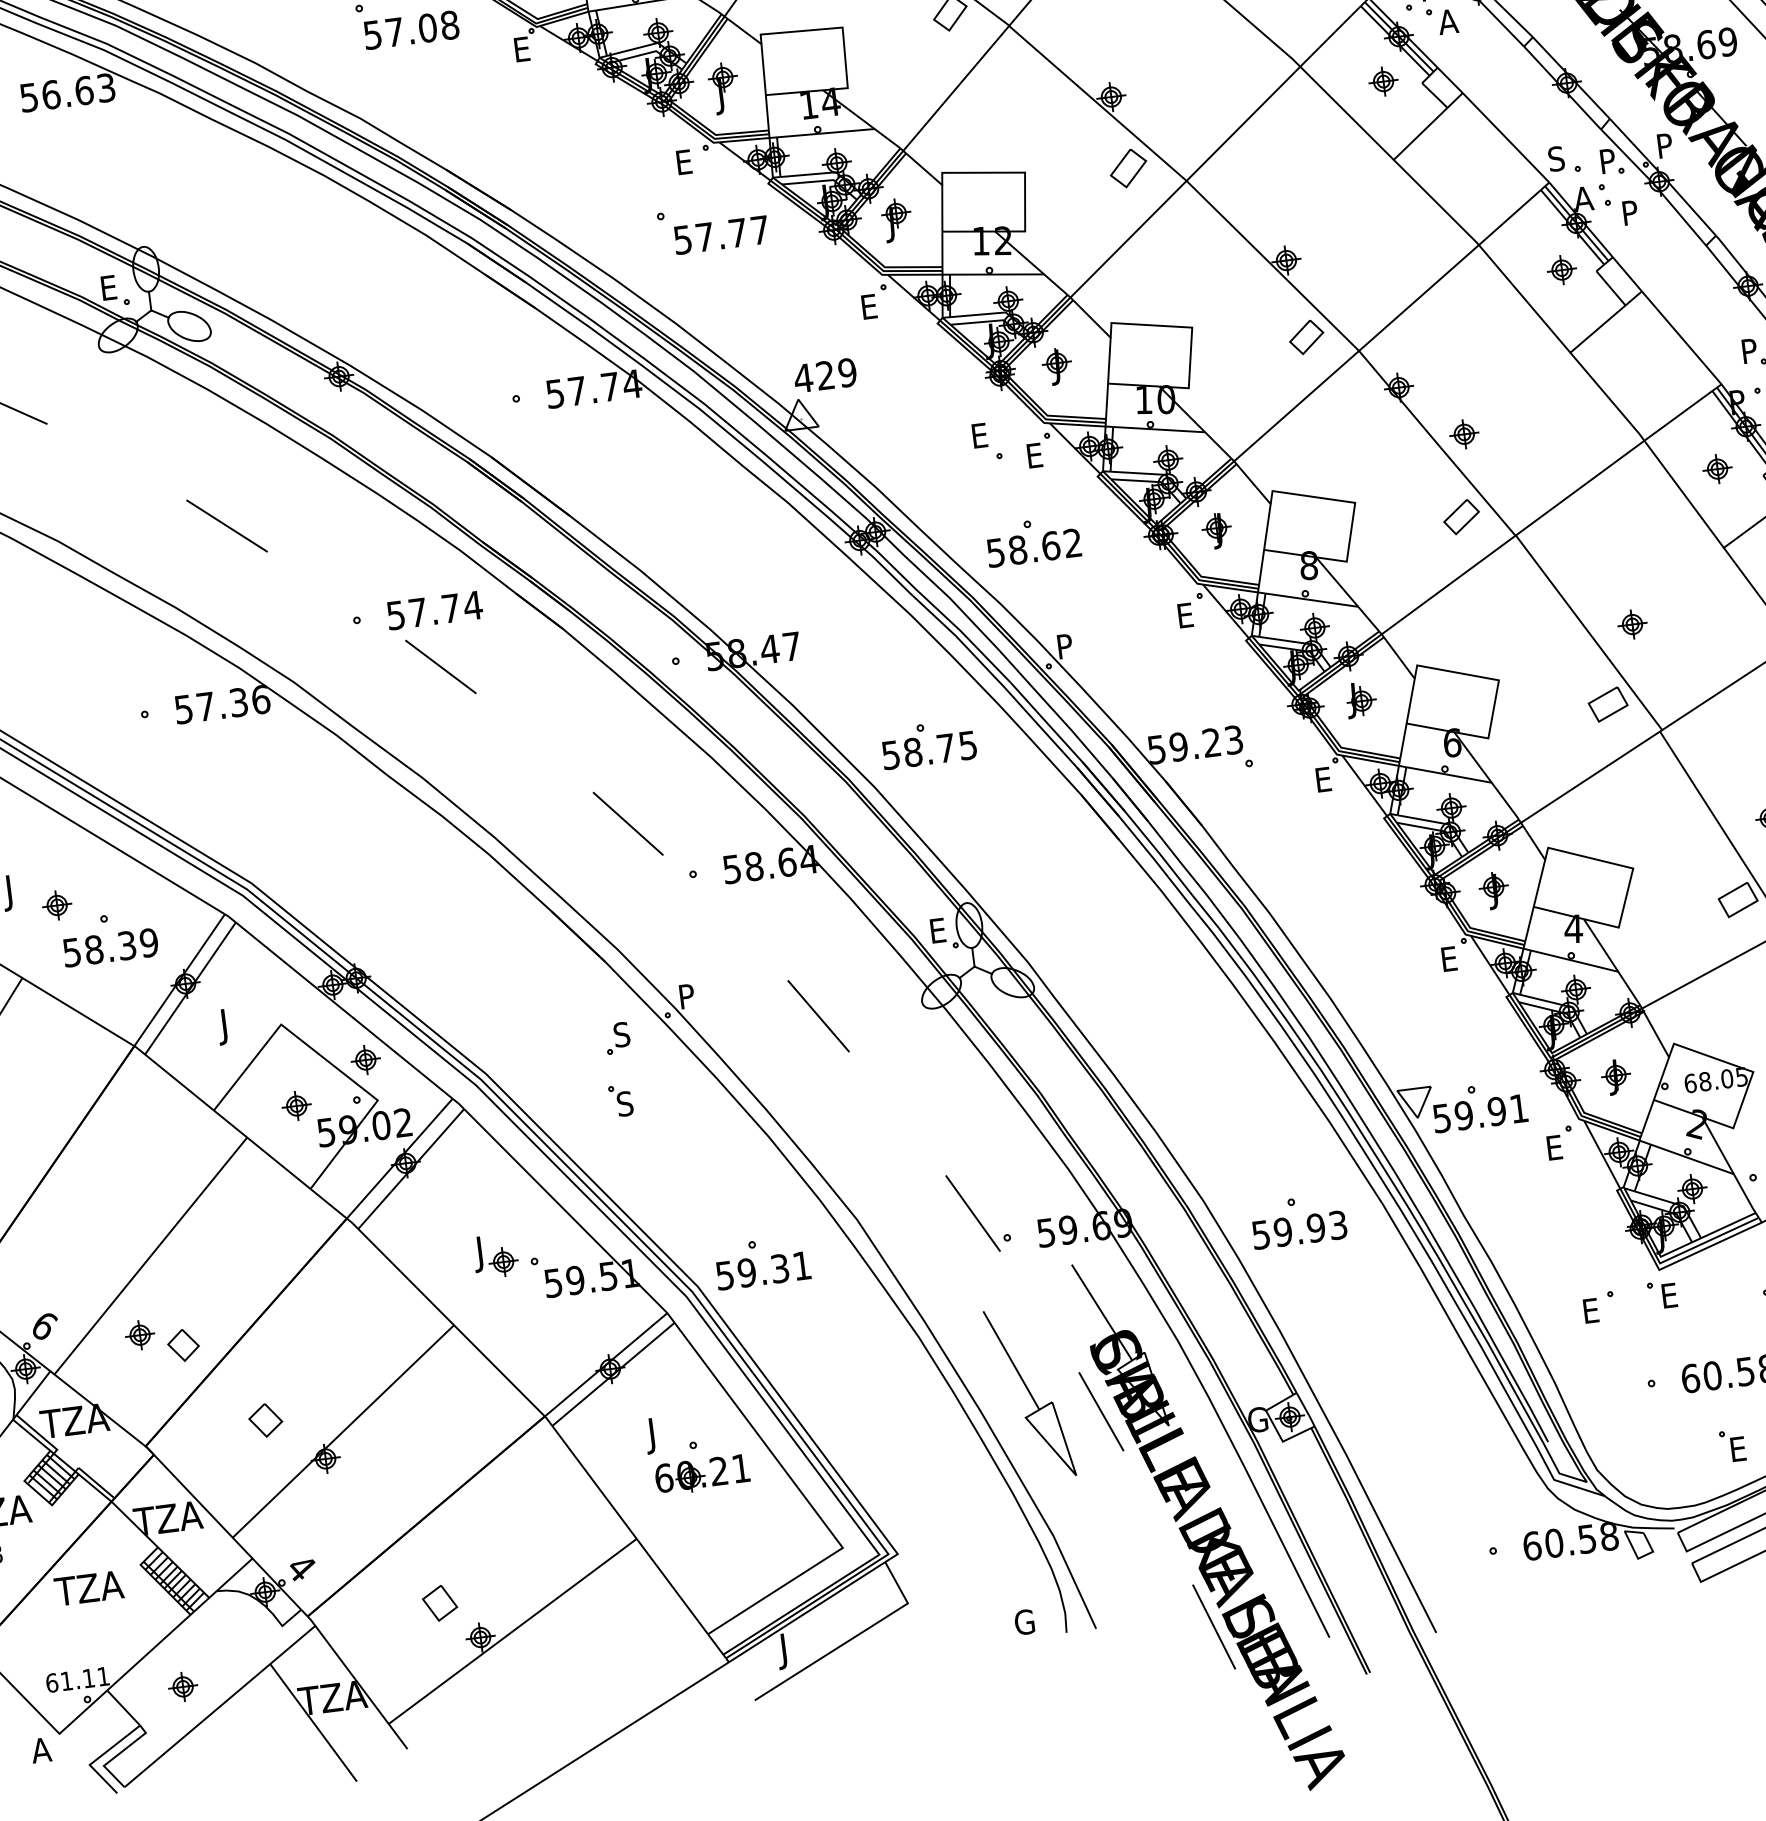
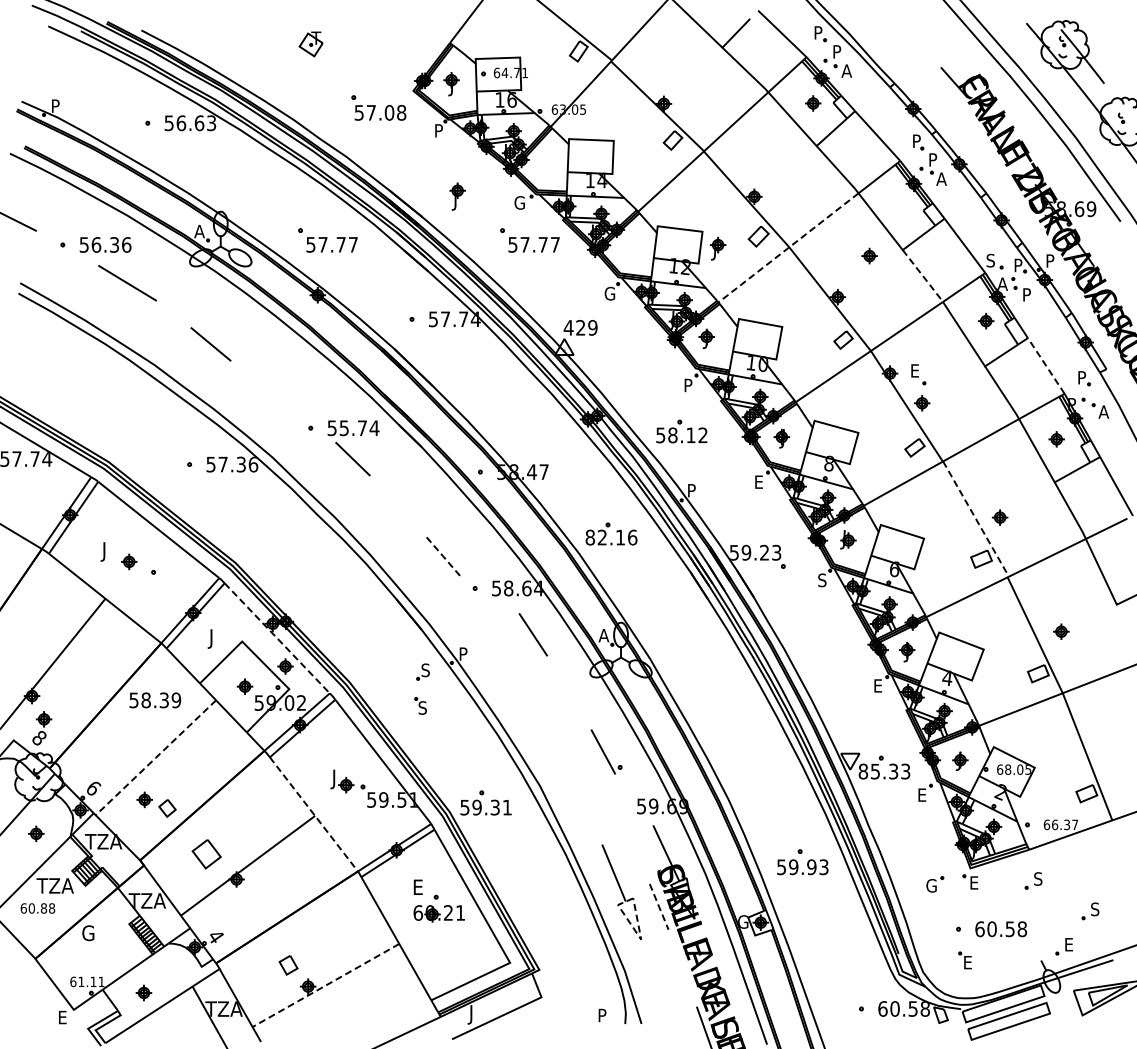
text: (522, 48) -> (439, 130), E -> P
part: (1383, 80) -> (869, 255), moved
part: (723, 88) -> (457, 196), moved
text: (685, 161) -> (519, 202), E -> G
line: (1185, 181) -> (788, 247), solid -> dashed
line: (1437, 203) -> (923, 276), solid -> dashed
part: (895, 219) -> (717, 248), moved
part: (344, 274) -> (327, 240), added
text: (109, 287) -> (199, 231), E -> A
text: (869, 306) -> (609, 293), E -> G
line: (1682, 336) -> (1046, 365), solid -> dashed
part: (986, 441) -> (918, 374), moved
text: (1036, 455) -> (689, 385), E -> P
line: (226, 526) -> (210, 344), moved
text: (1049, 546) -> (690, 435), 58.62 -> 58.12
text: (416, 613) -> (343, 428), 57.74 -> 55.74
line: (1589, 633) -> (976, 519), solid -> dashed
text: (929, 750) -> (611, 537), 58.75 -> 82.16
text: (1323, 779) -> (822, 580), E -> S
line: (628, 823) -> (443, 556), solid -> dashed
text: (937, 930) -> (603, 635), E -> A
text: (111, 947) -> (155, 700), moved
line: (344, 1010) -> (277, 638), solid -> dashed
line: (818, 1015) -> (533, 634), moved
text: (1480, 1113) -> (884, 771), 59.91 -> 85.33
part: (978, 1211) -> (606, 751), moved
part: (1298, 1221) -> (802, 862), moved
line: (150, 1255) -> (155, 757), solid -> dashed
text: (1592, 1310) -> (931, 885), E -> G
line: (452, 1322) -> (314, 814), solid -> dashed
line: (1101, 1410) -> (659, 906), solid -> dashed
part: (265, 1420) -> (206, 854), size x1.6
text: (655, 1435) -> (416, 889), J -> E
part: (1731, 1446) -> (964, 960), moved
line: (1066, 1465) -> (636, 933), solid -> dashed
text: (88, 1588) -> (99, 933), TZA -> G
text: (1024, 1622) -> (603, 1015), G -> P
line: (511, 1631) -> (325, 985), solid -> dashed
text: (40, 1750) -> (62, 1017), A -> E

